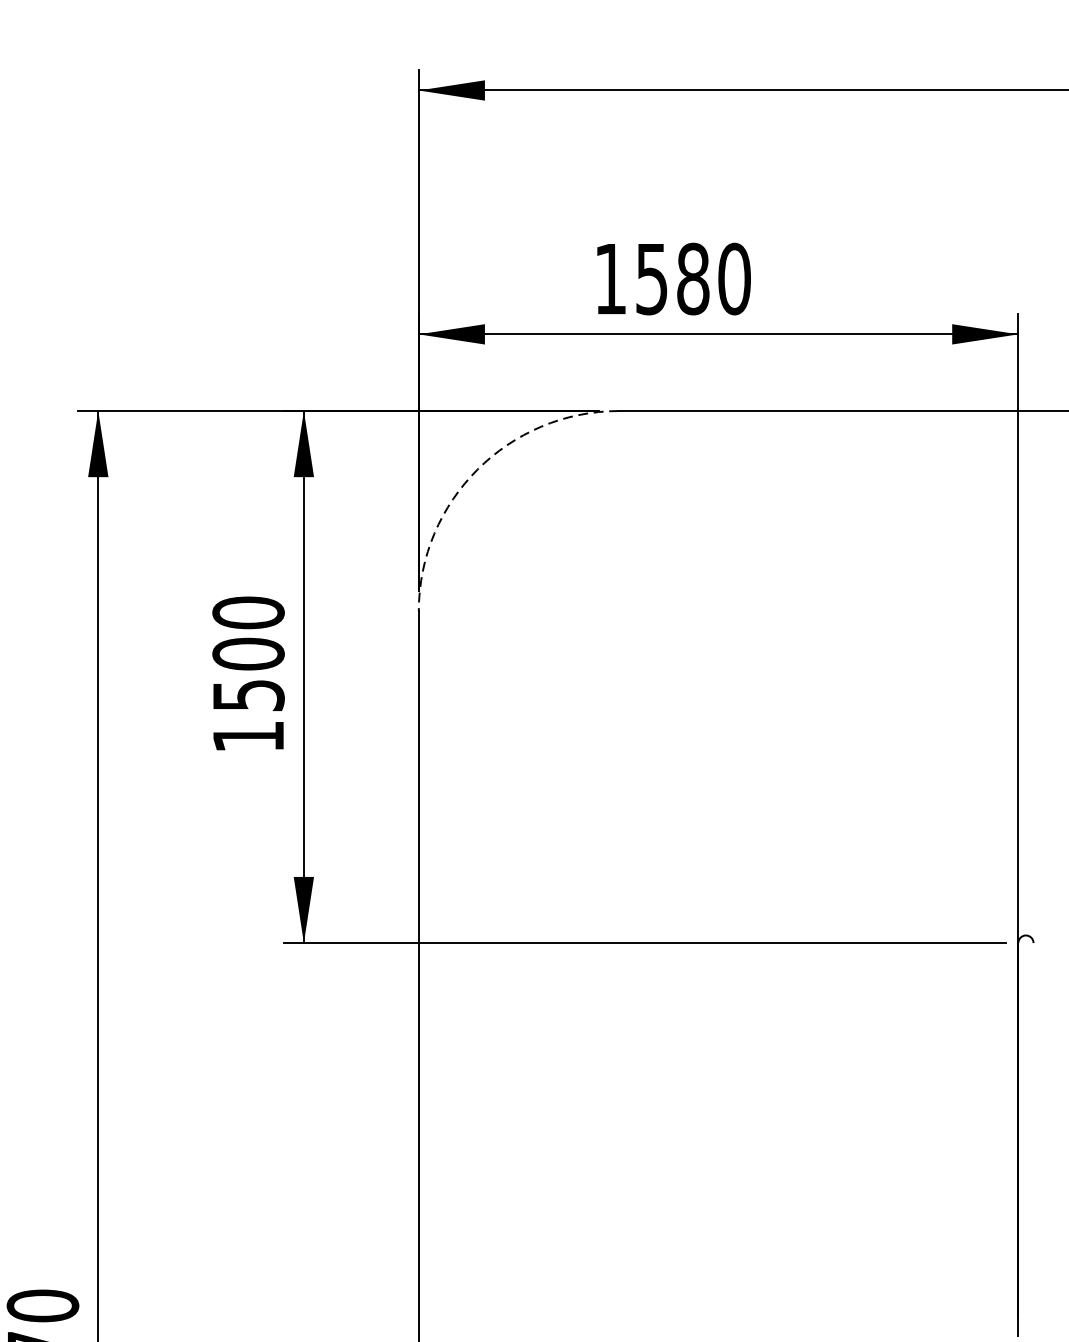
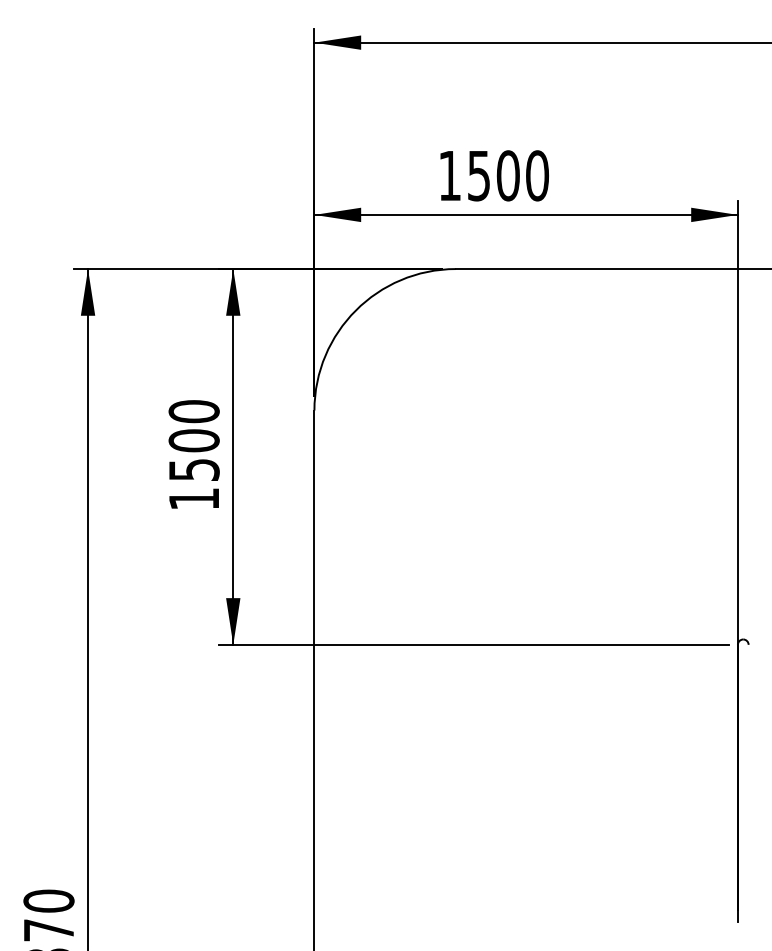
text: (692, 278) -> (507, 175), 1580 -> 1500
arc: (476, 469) -> (355, 310), dashed -> solid

